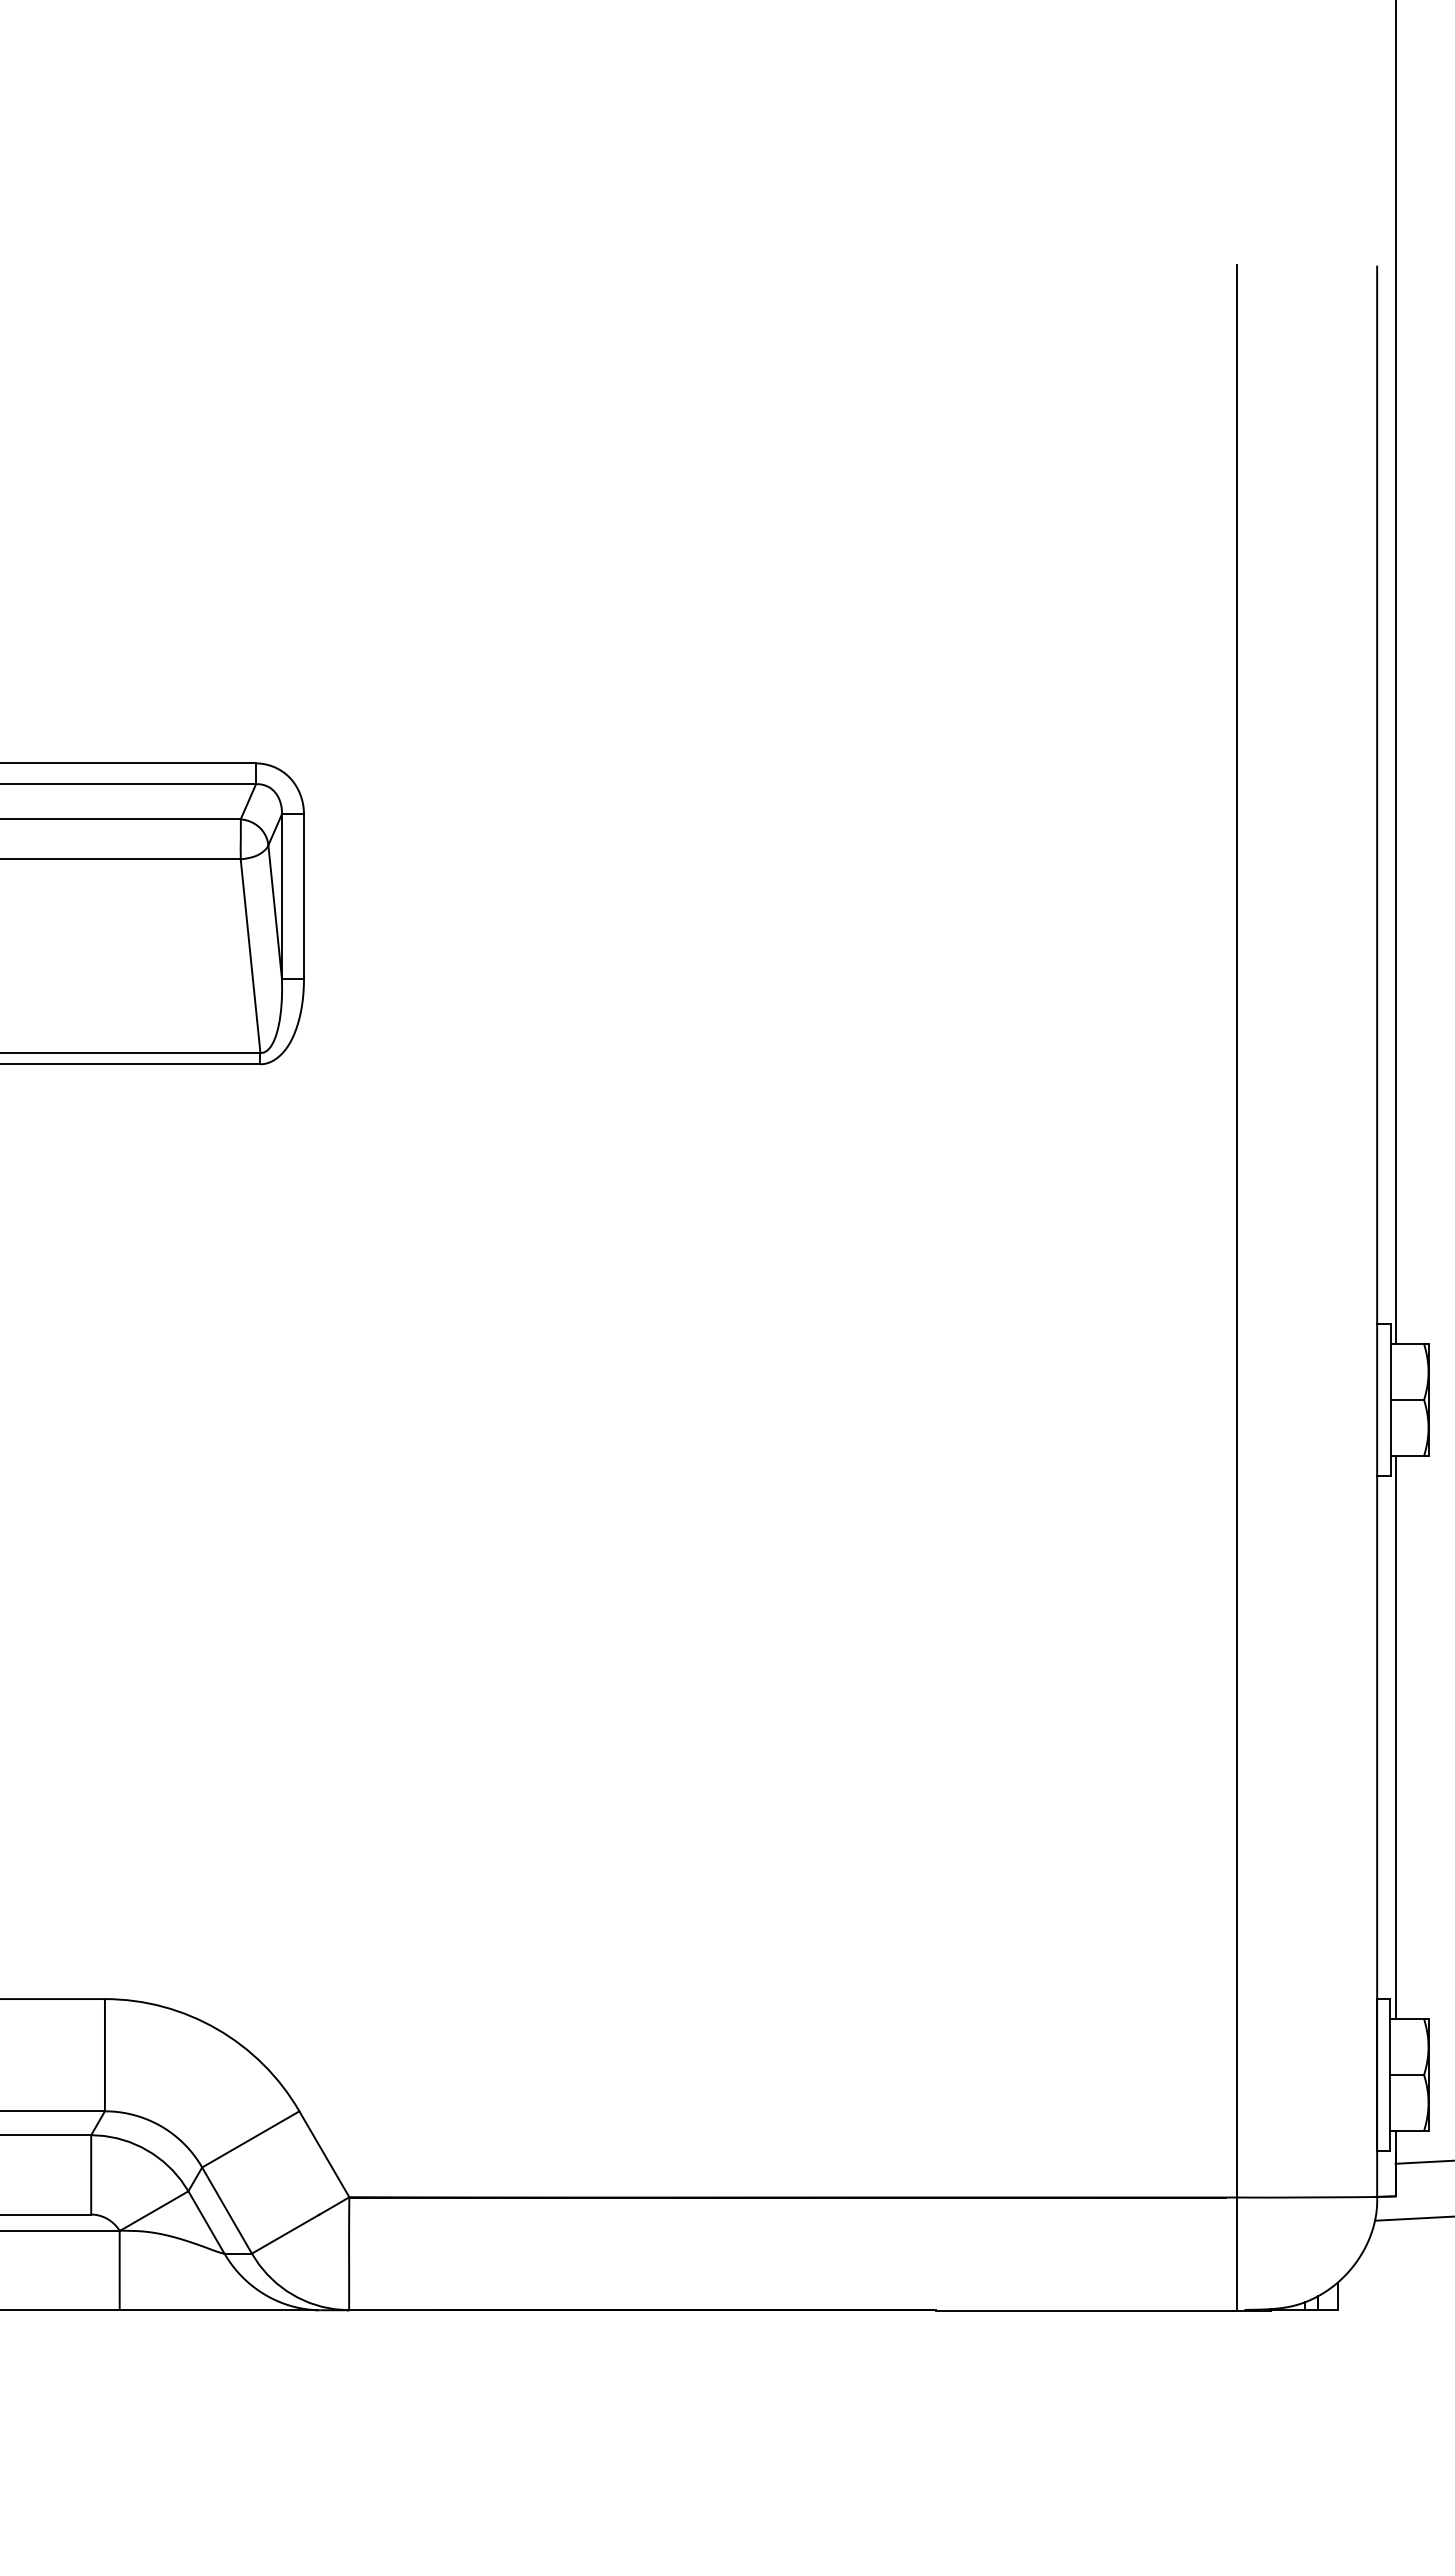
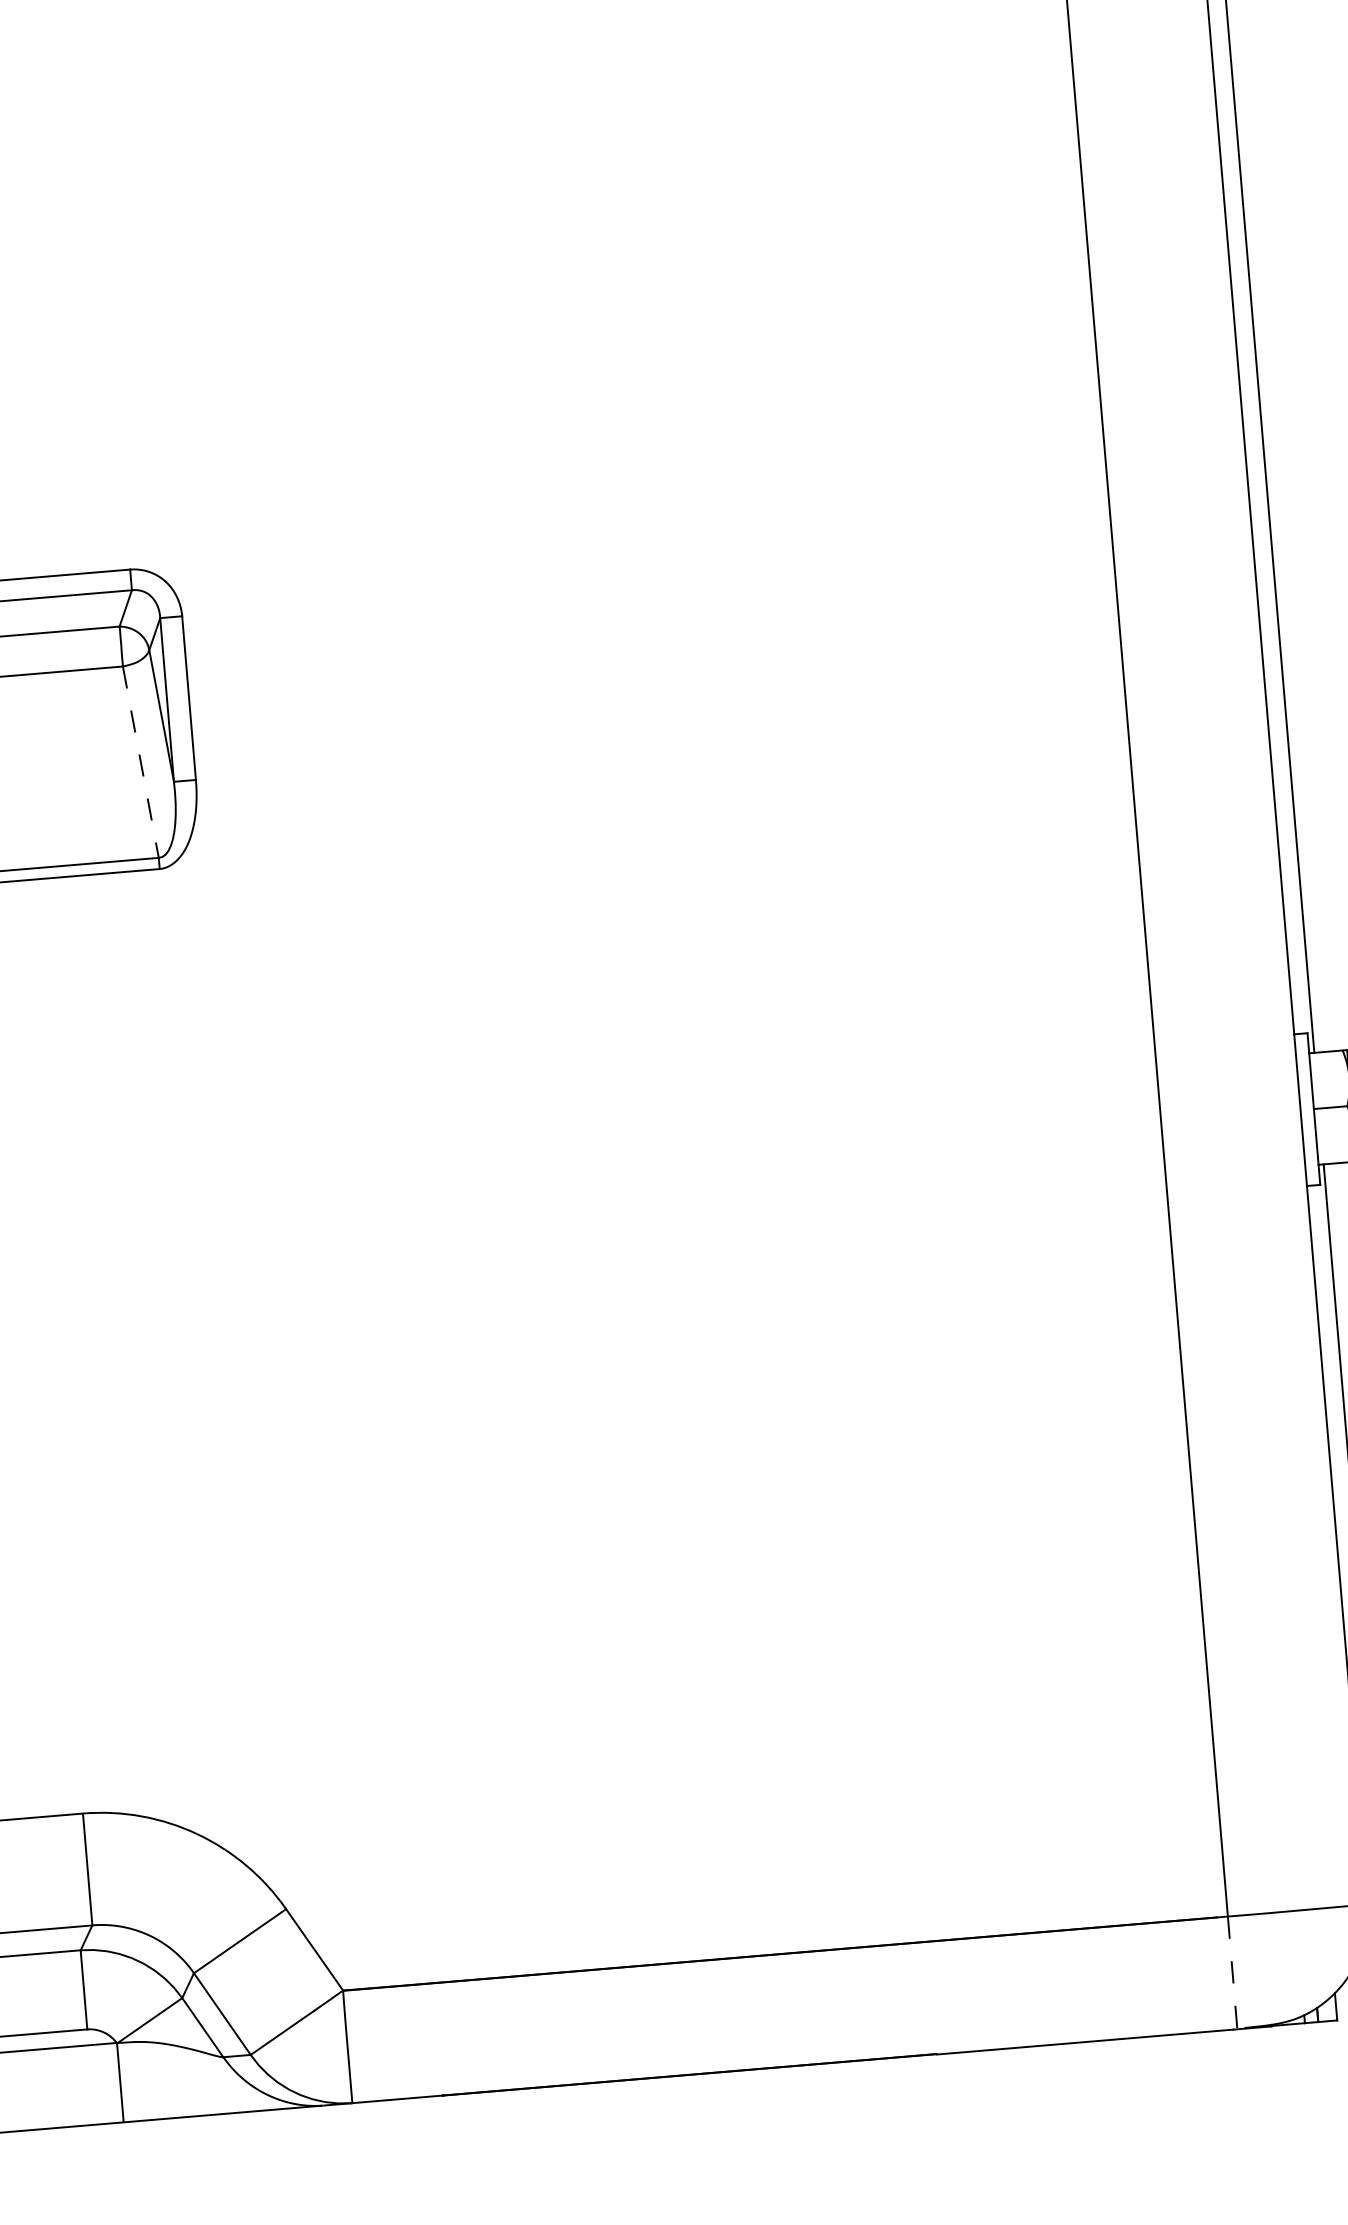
line: (250, 956) -> (140, 762), solid -> dashed
line: (1237, 2254) -> (1232, 1973), solid -> dashed

